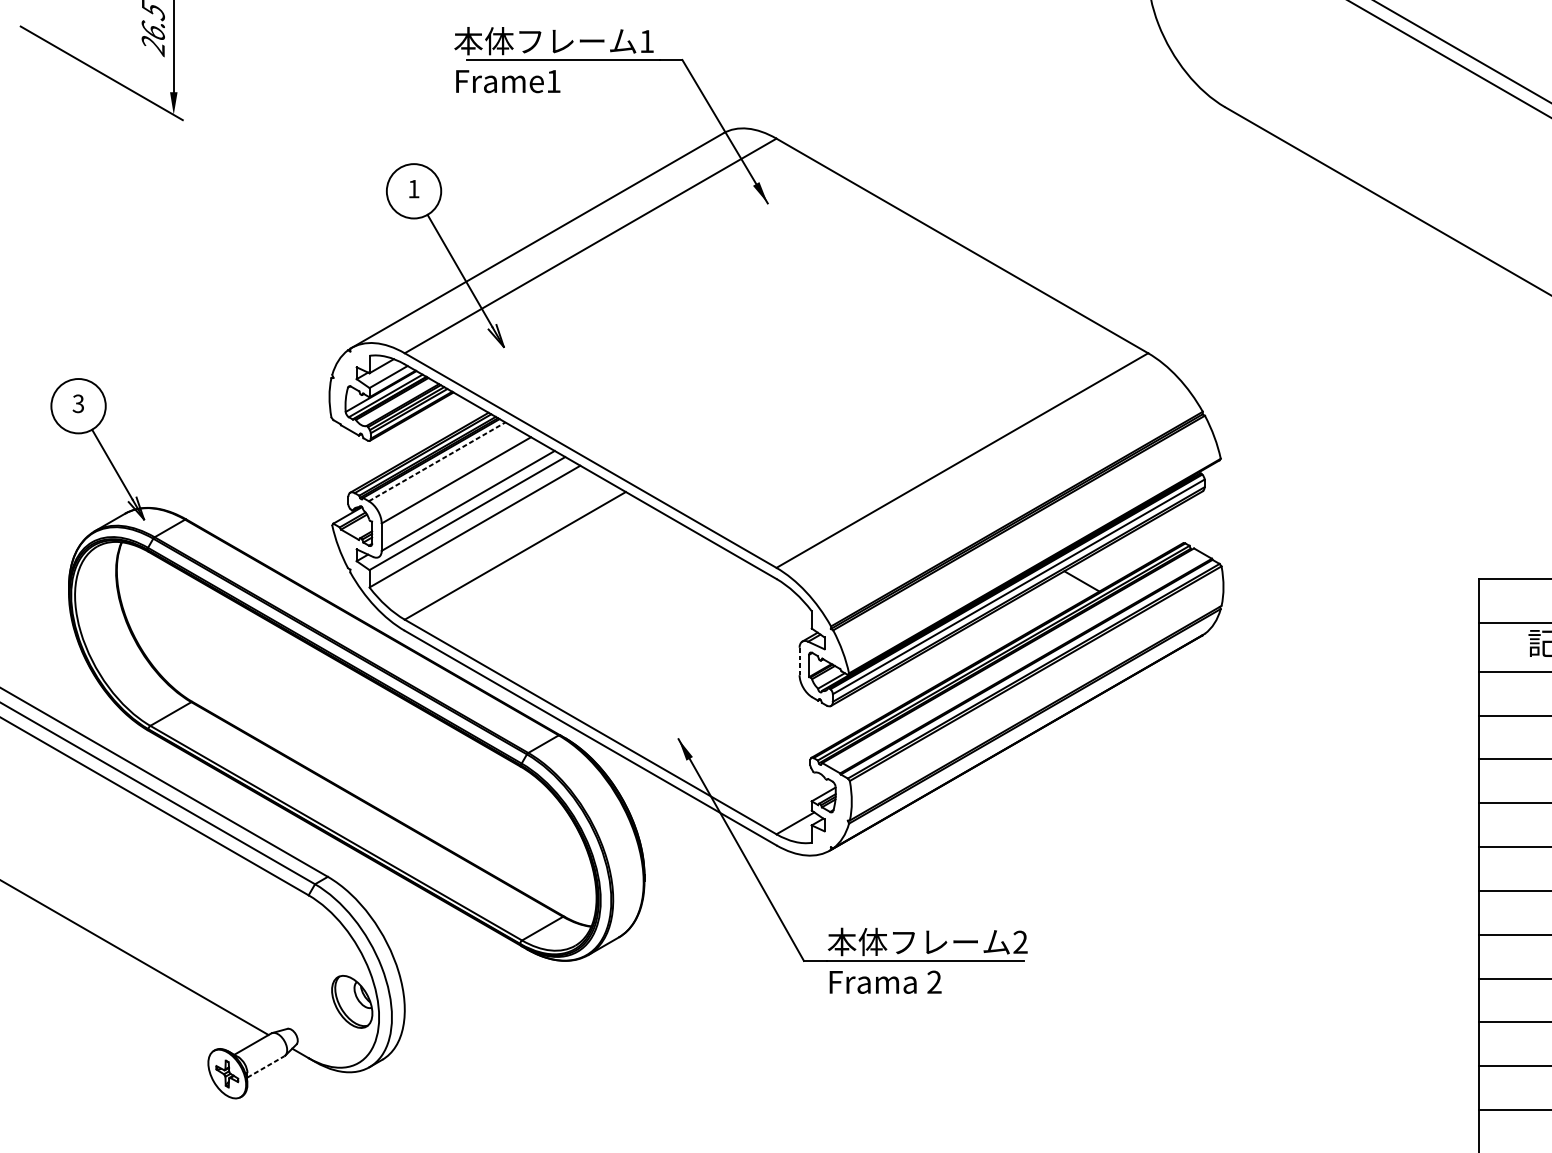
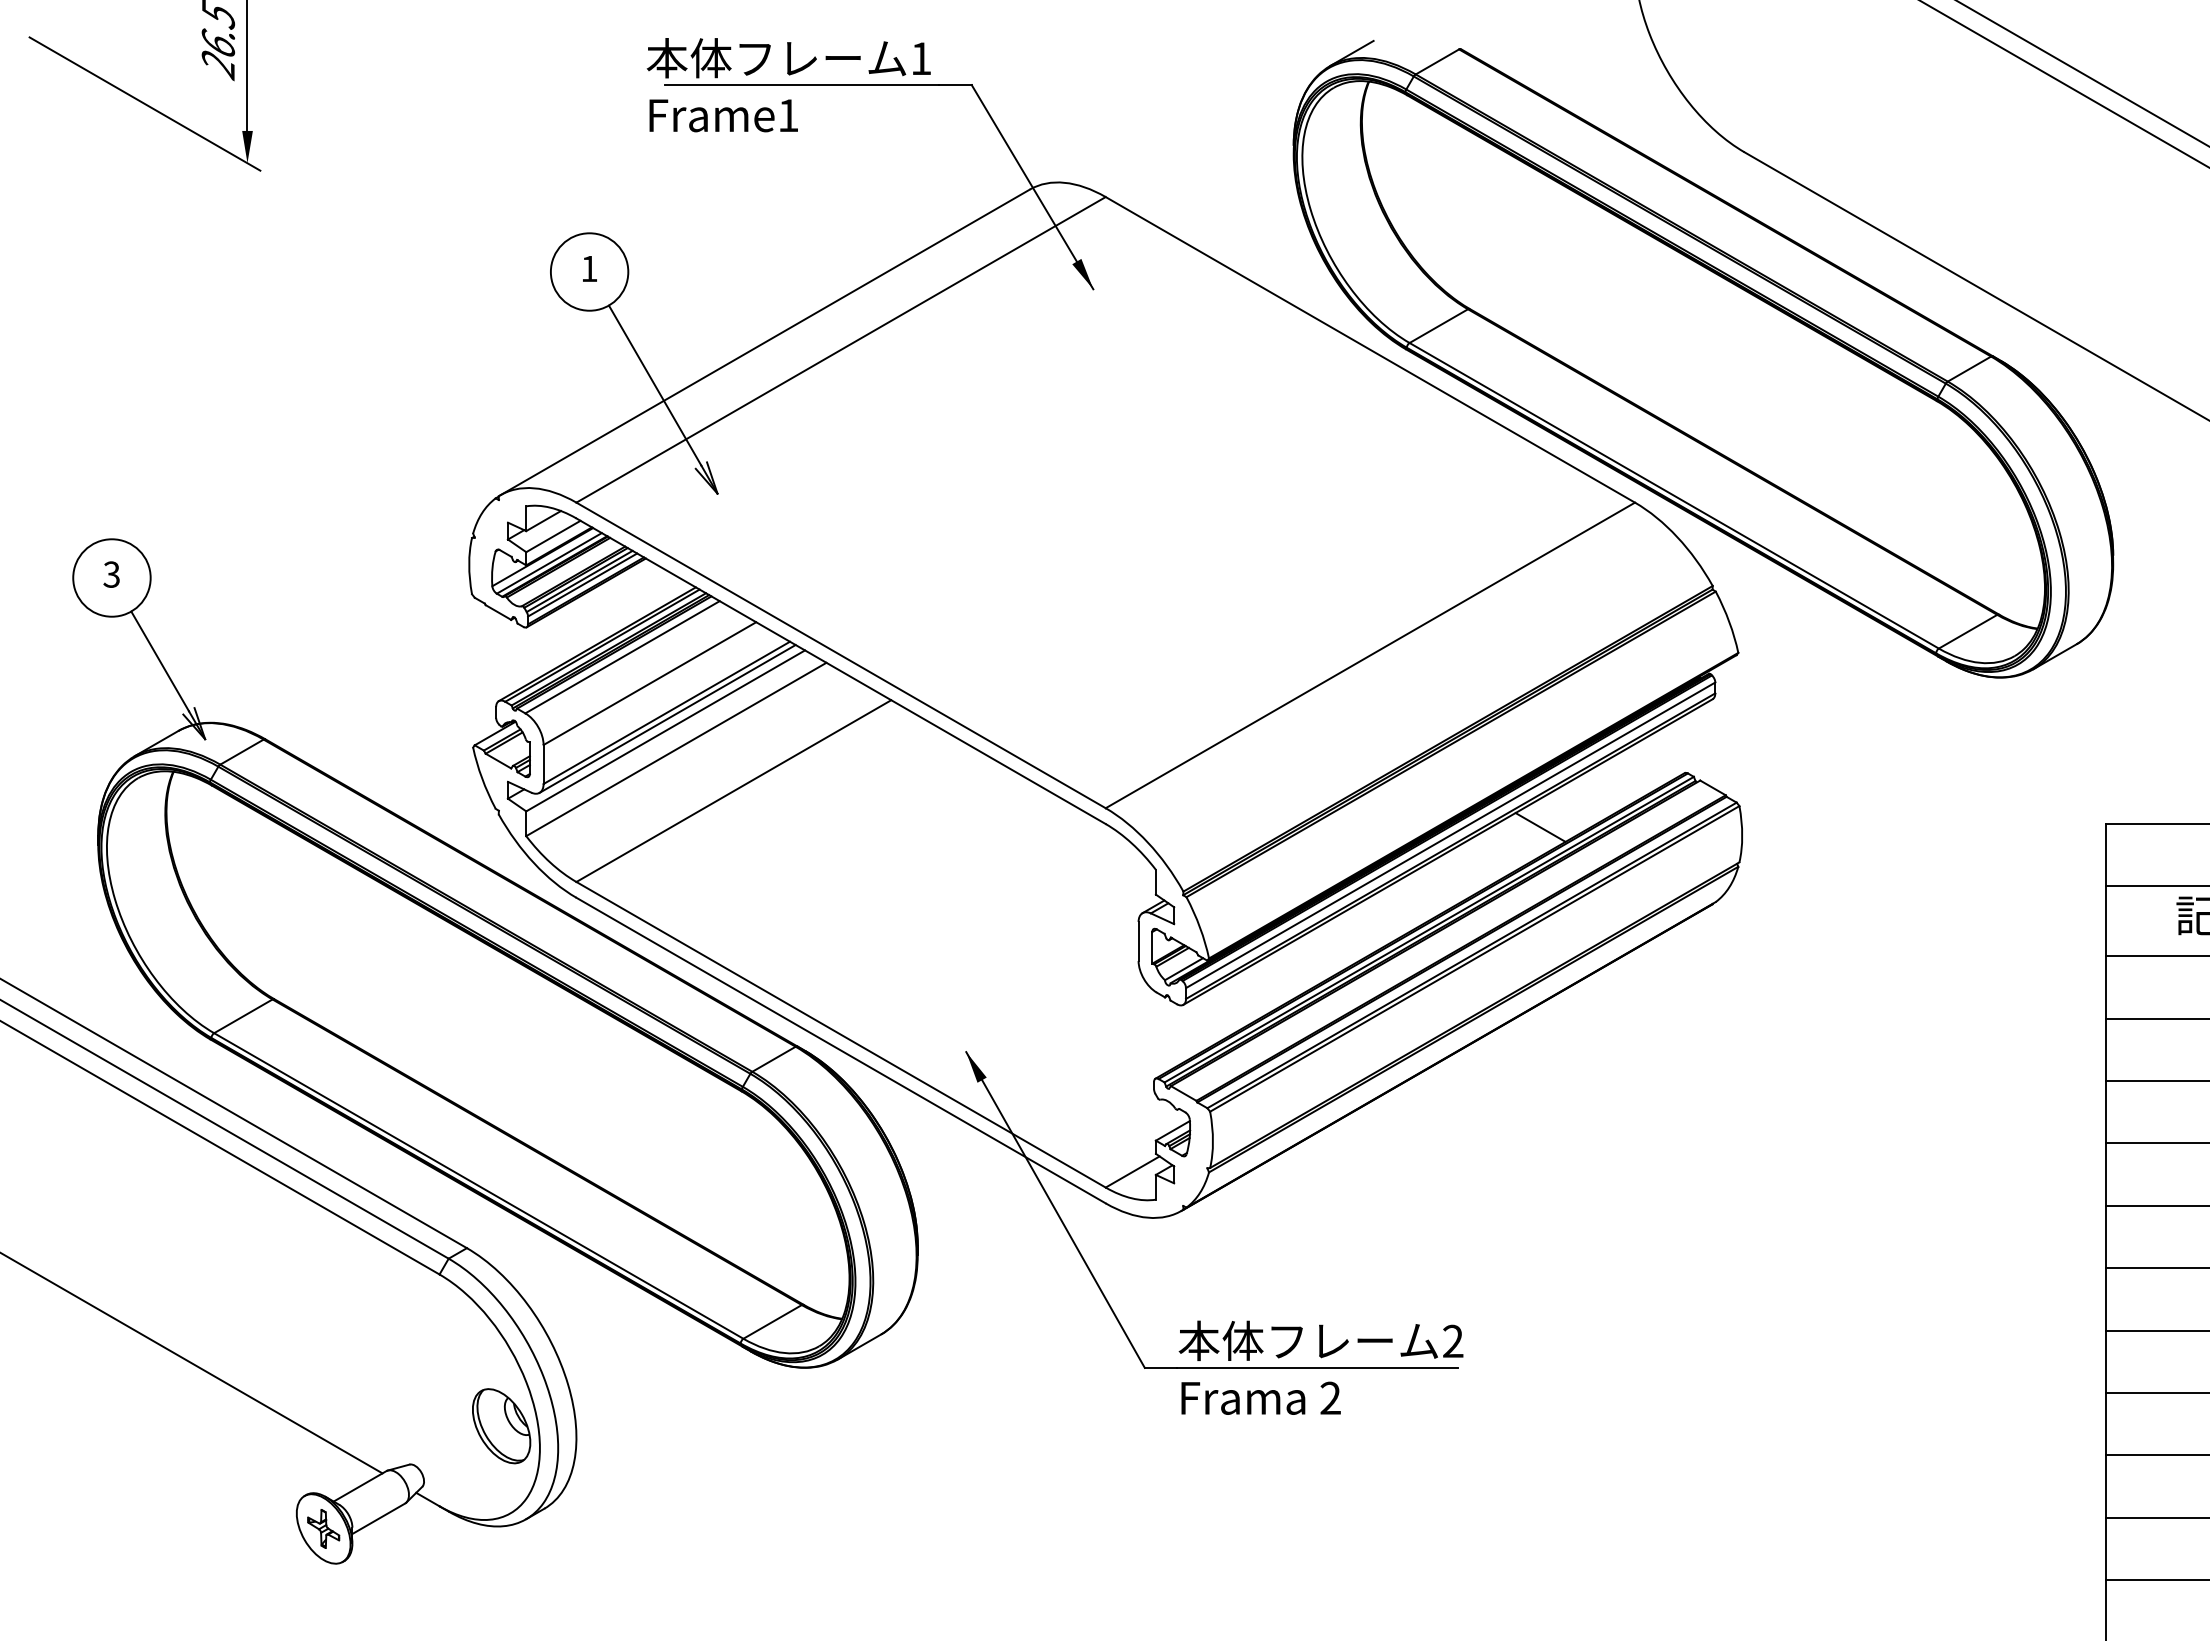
part: (1196, 252) -> (1703, 358), added
line: (437, 462) -> (622, 657), dashed -> solid
line: (468, 504) -> (667, 718), added
line: (799, 661) -> (1138, 941), dashed -> solid
line: (266, 1066) -> (379, 1518), dashed -> solid

